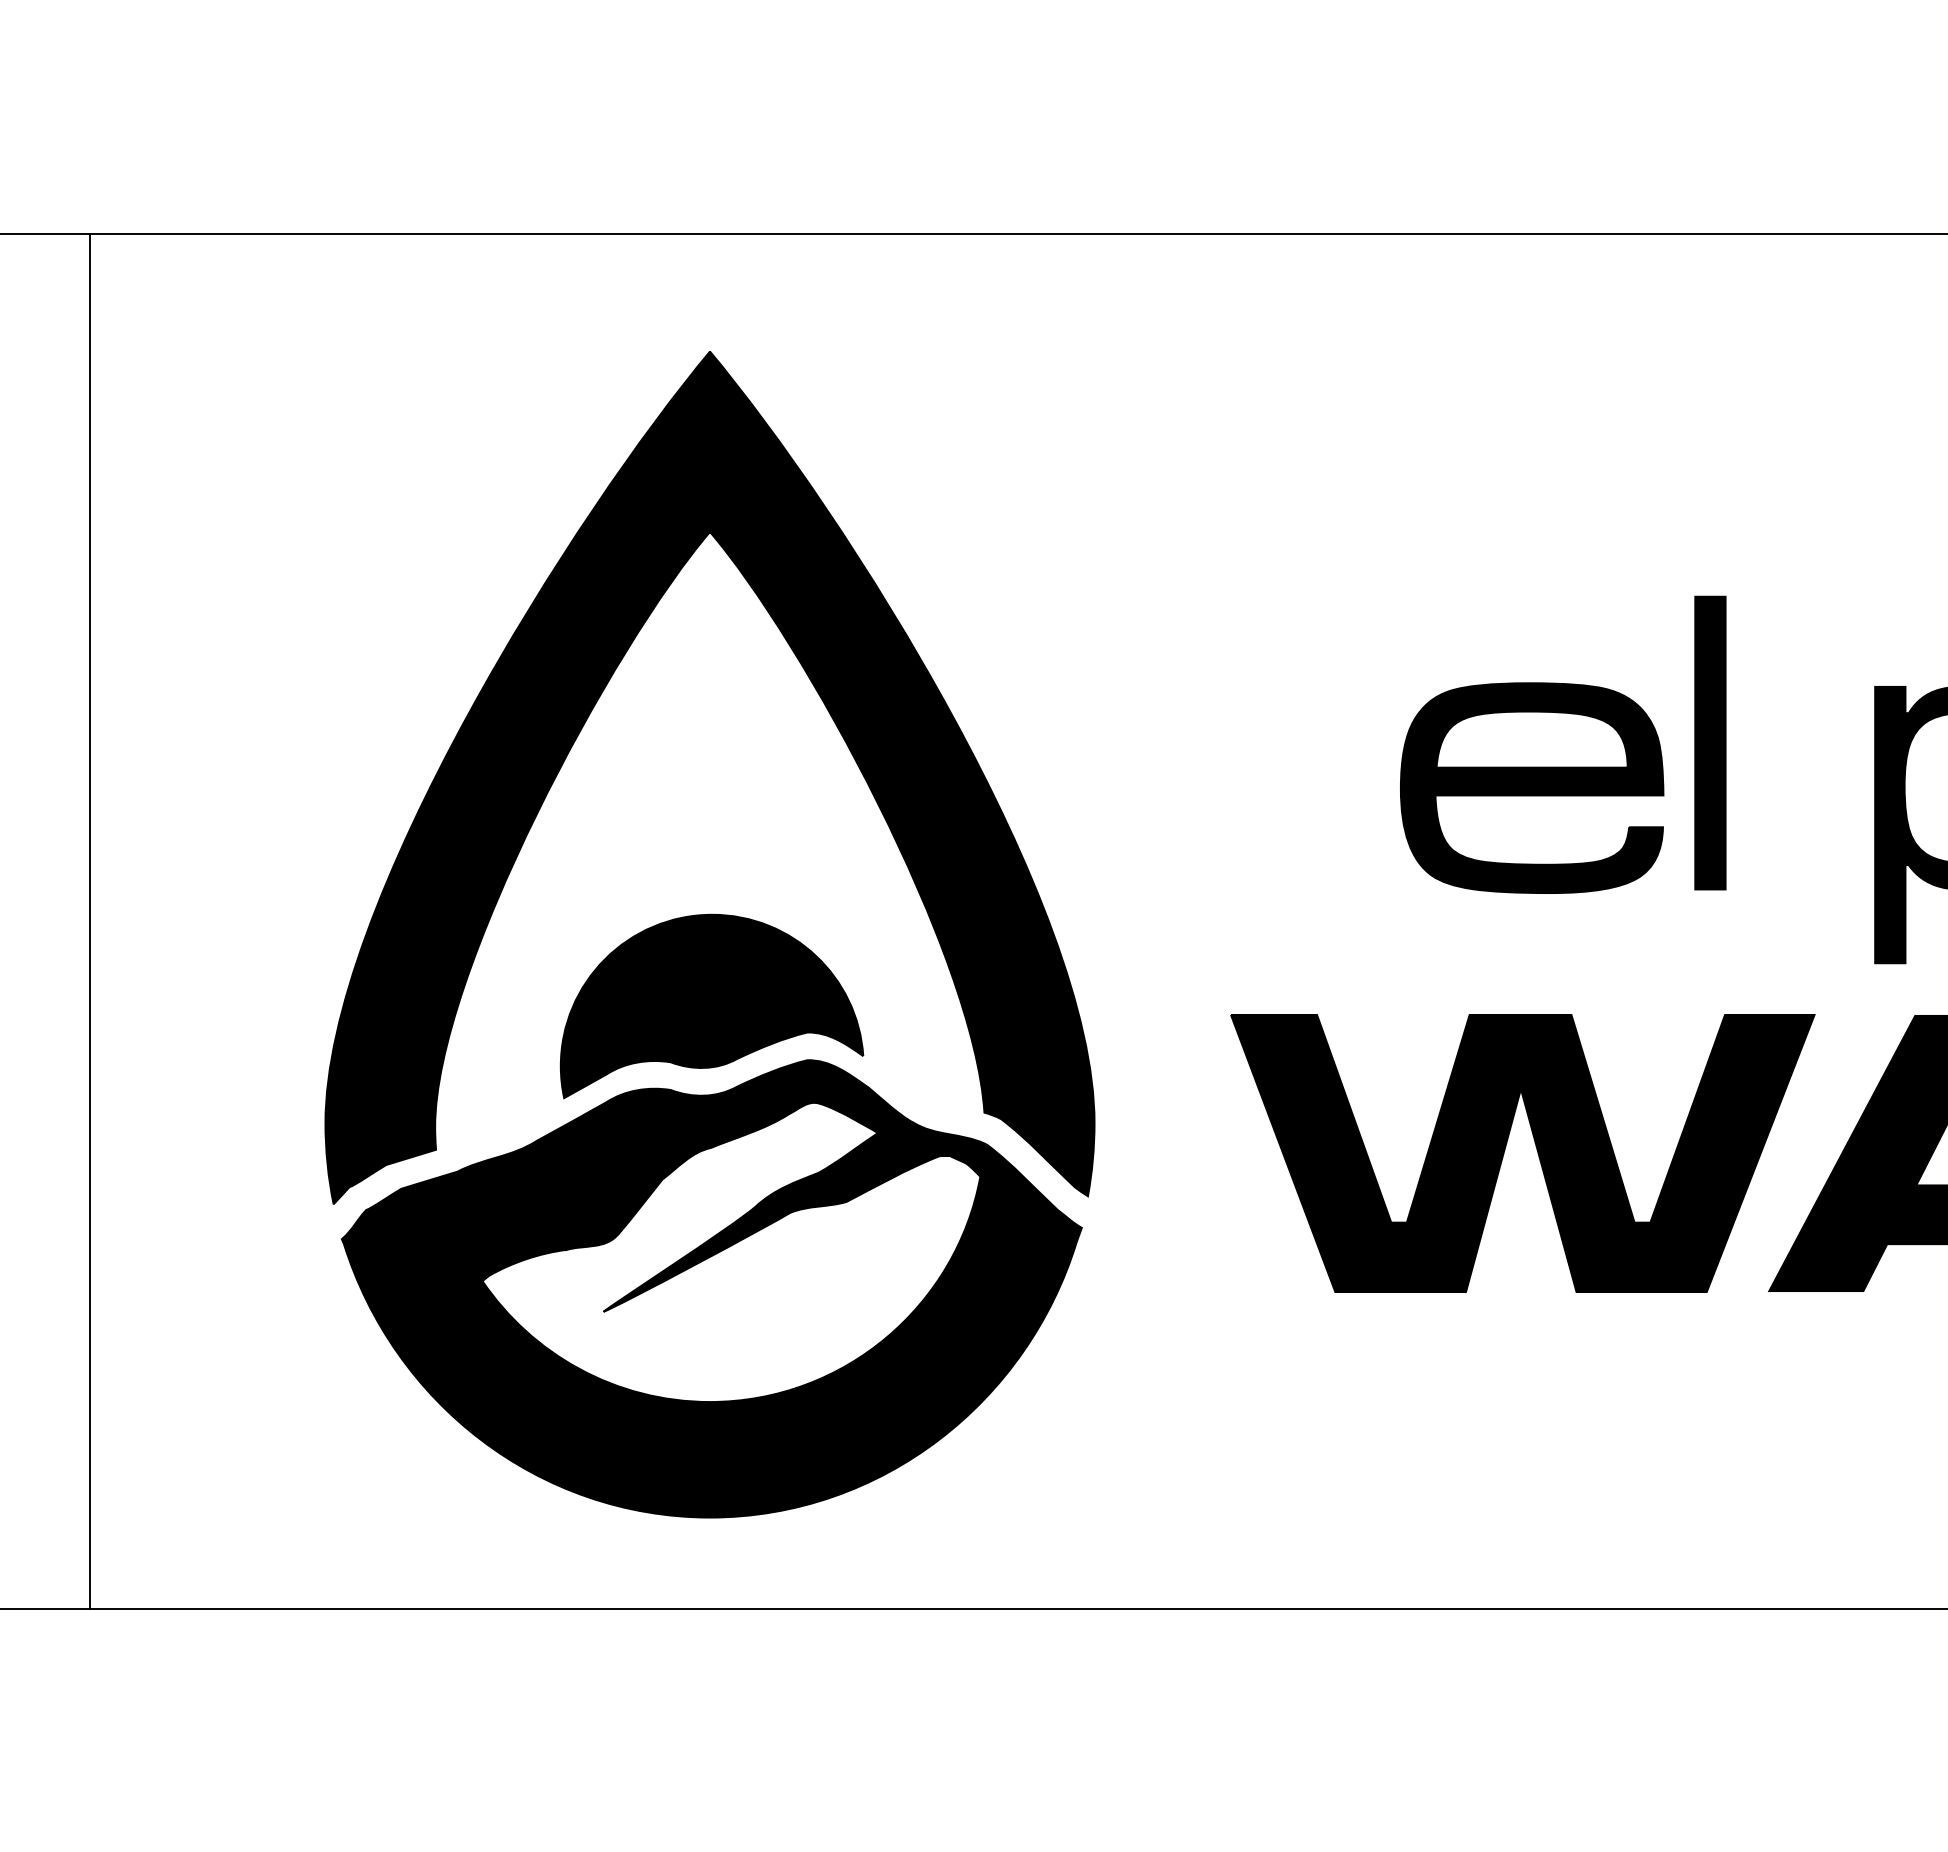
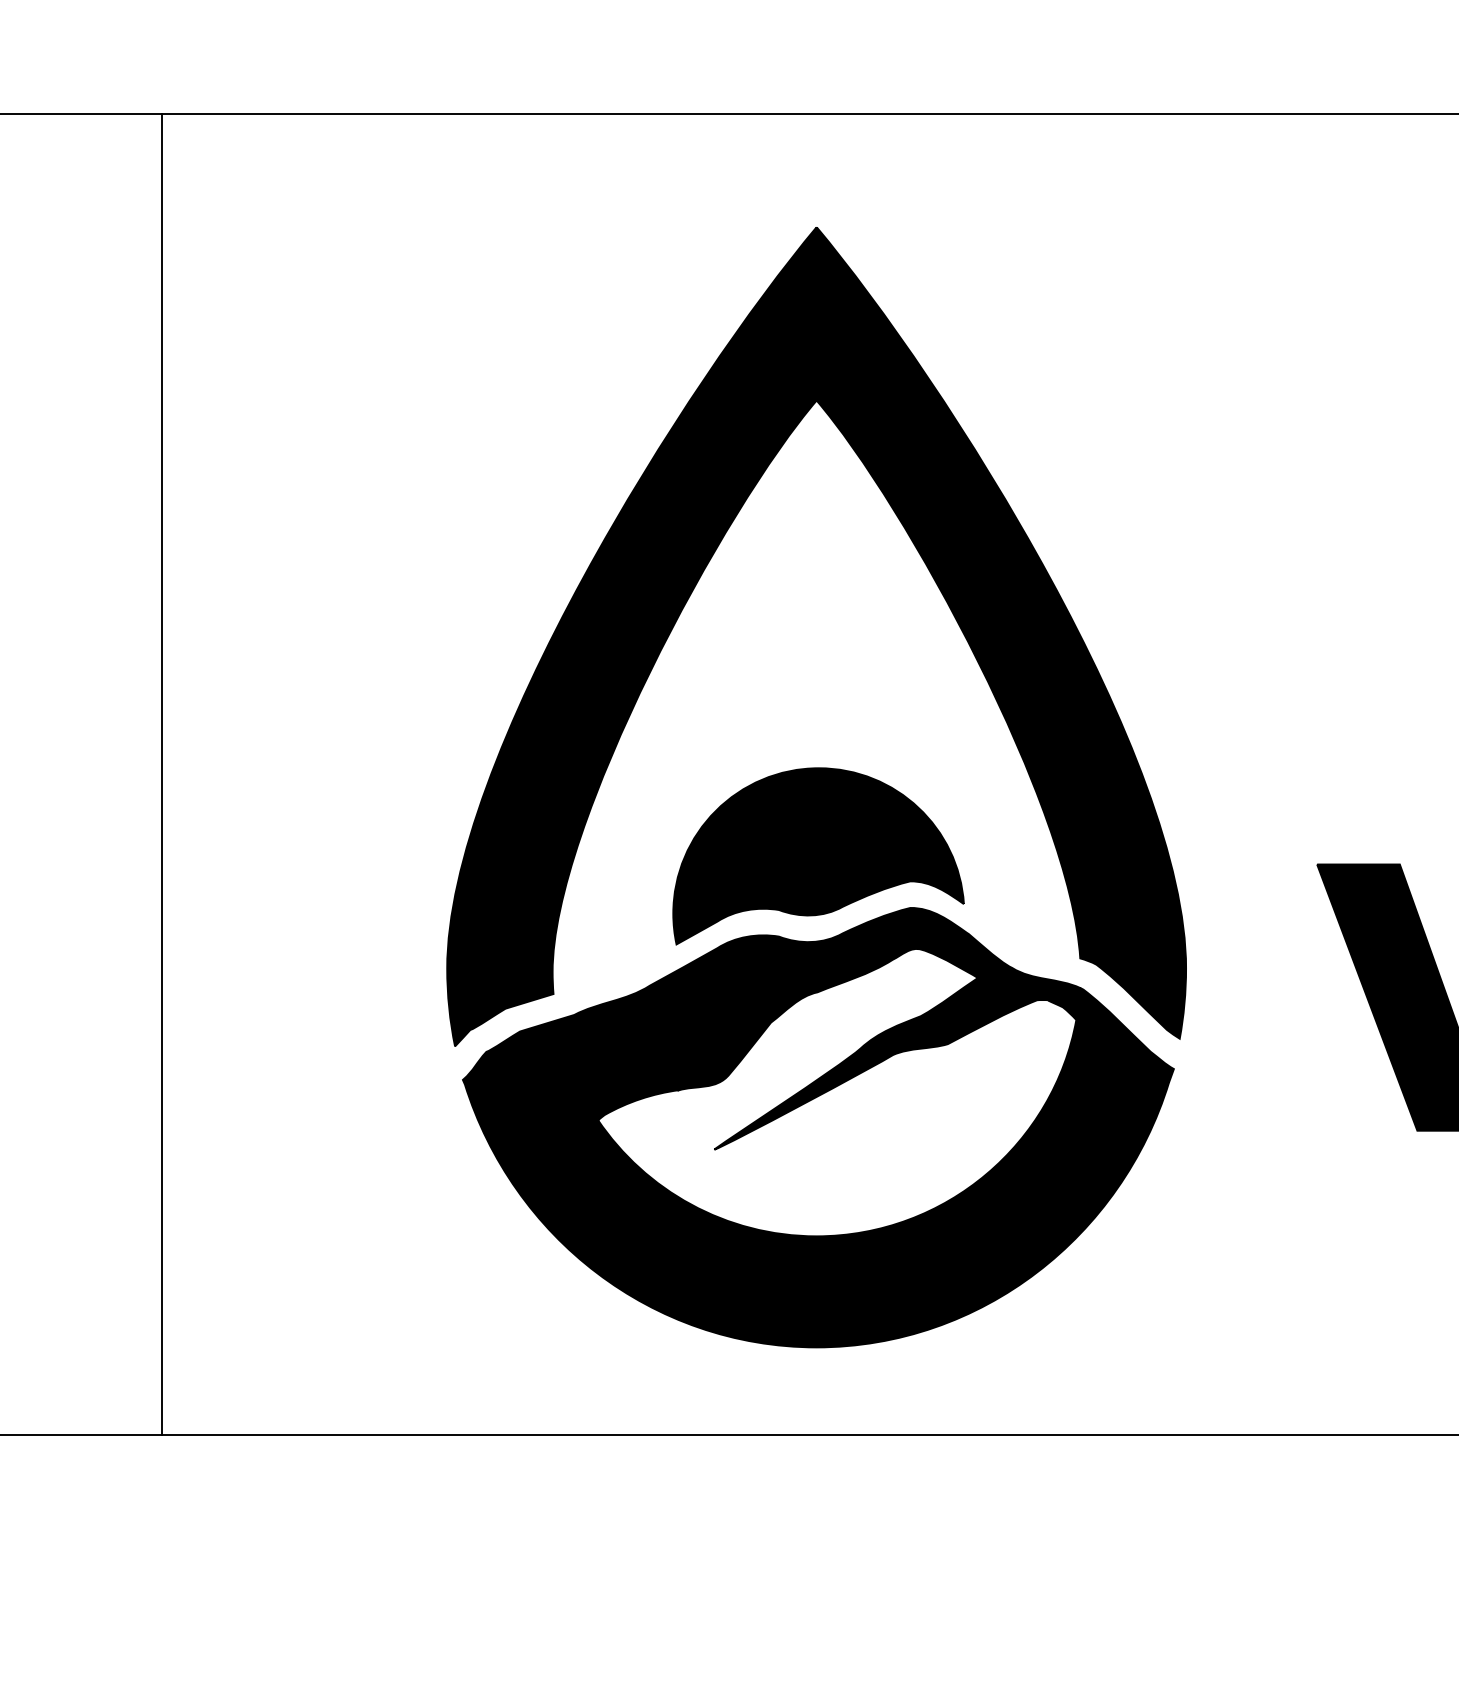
line: (90, 921) -> (161, 774), moved

